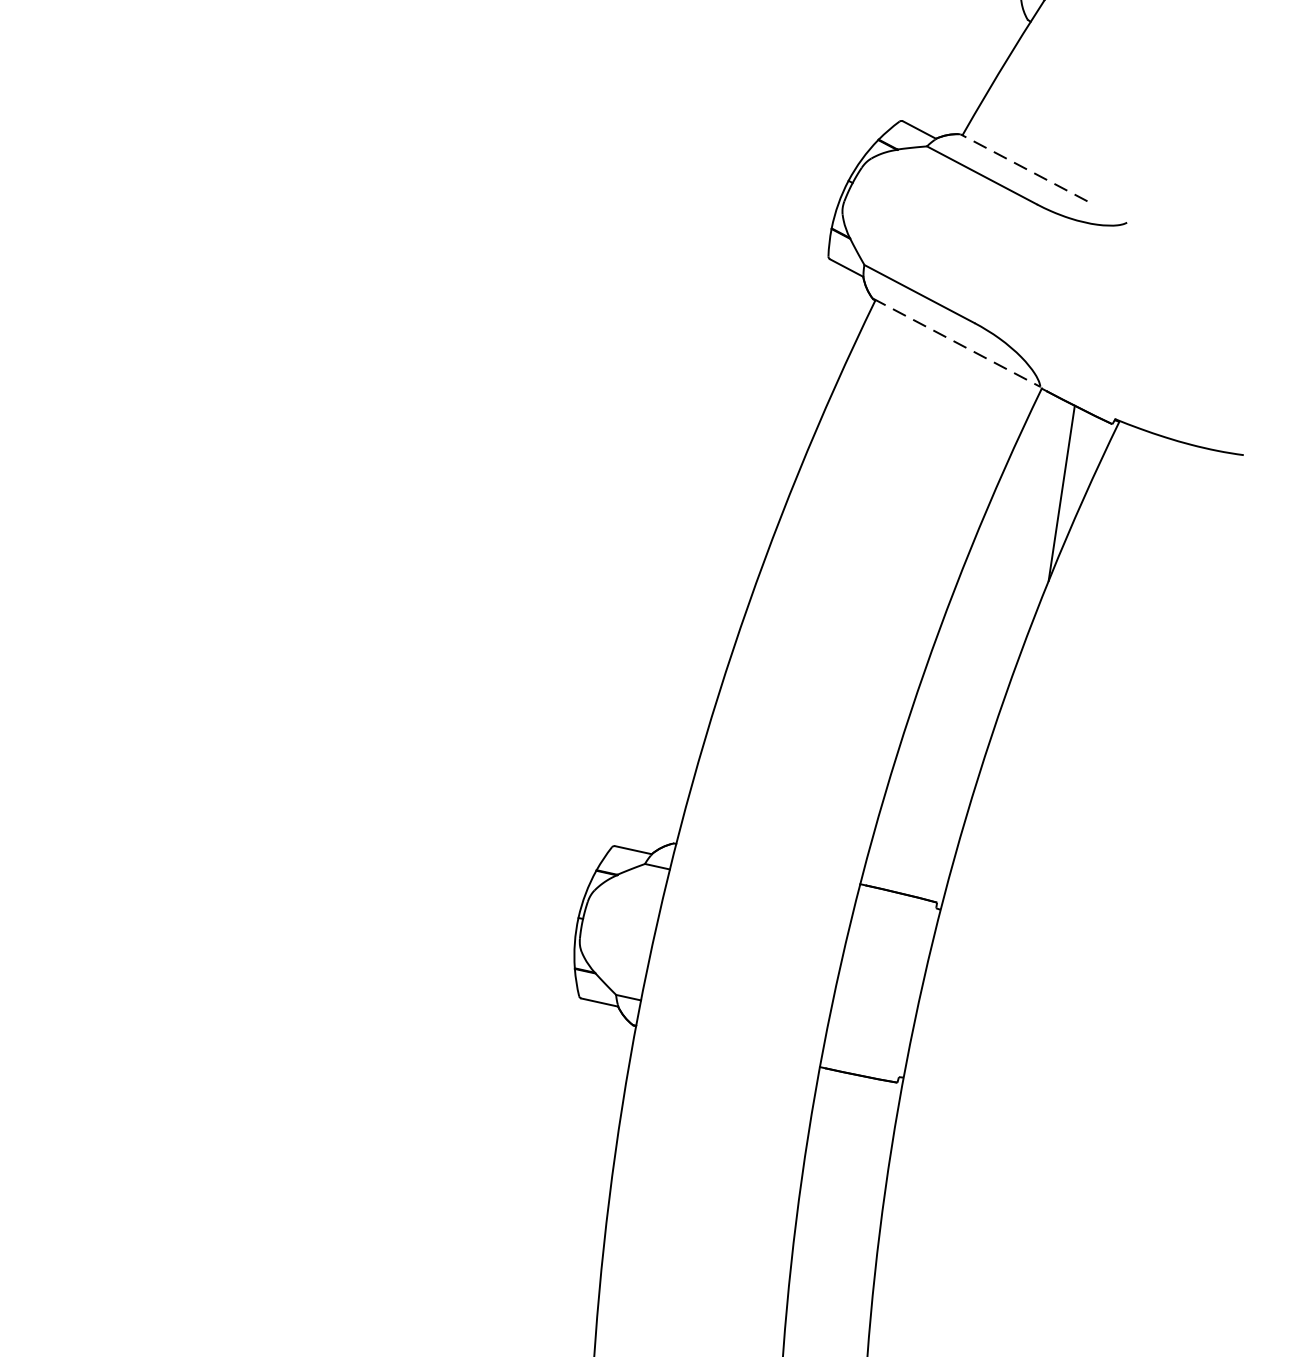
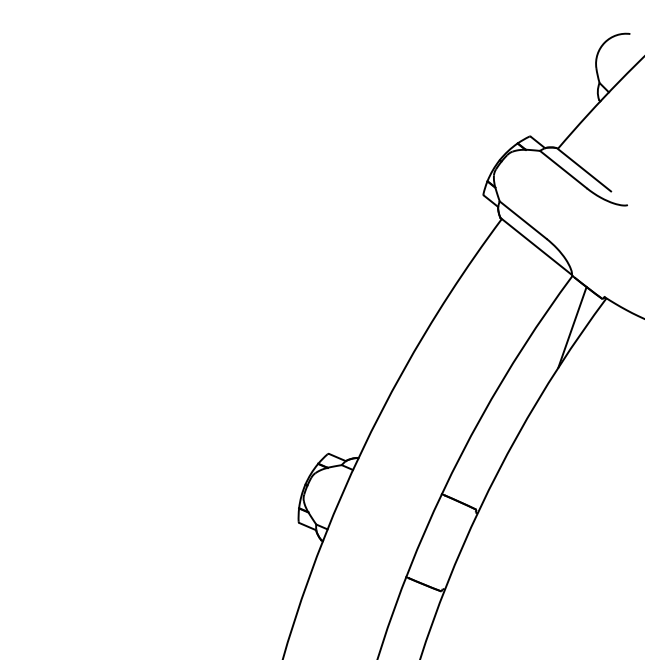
line: (1024, 166) -> (584, 169), dashed -> solid
line: (956, 342) -> (536, 246), dashed -> solid

